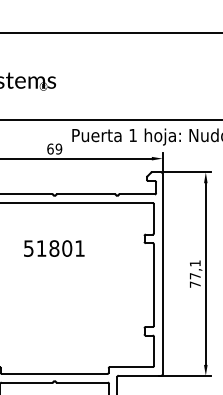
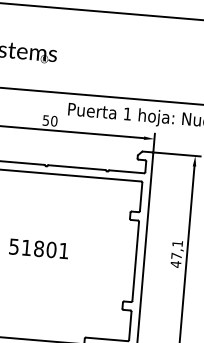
text: (54, 148) -> (50, 120), 69 -> 50
text: (54, 248) -> (39, 248), moved
text: (195, 284) -> (176, 264), 77,1 -> 47,1

